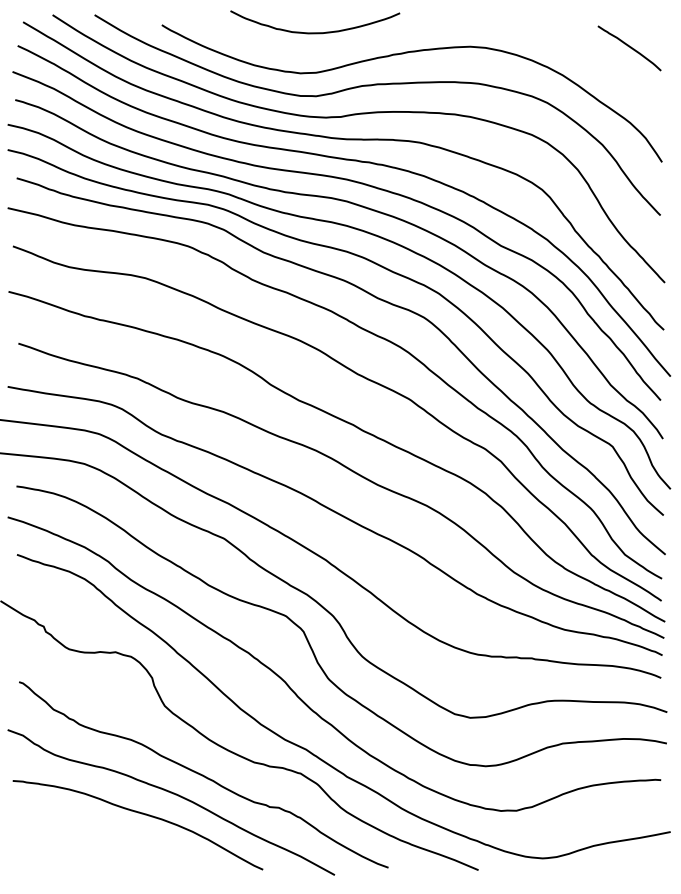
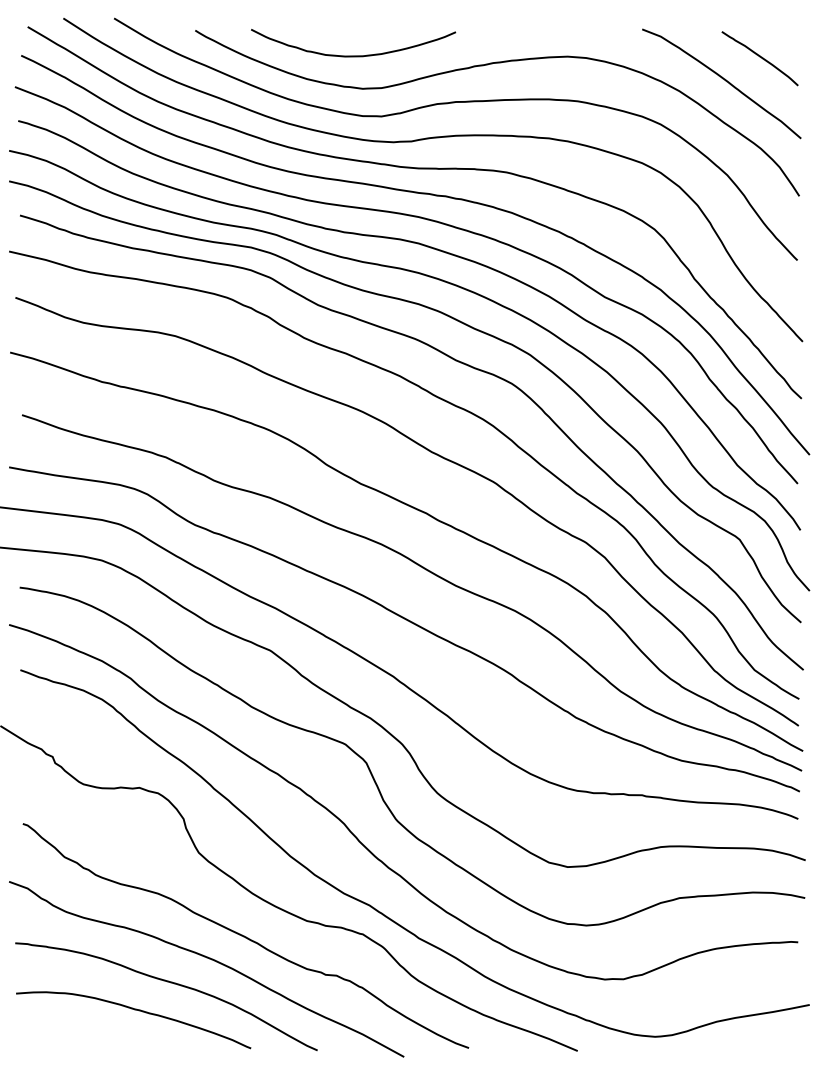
curve: (315, 32) -> (353, 55), moved
curve: (598, 65) -> (722, 79), added
curve: (111, 836) -> (134, 1010), added

